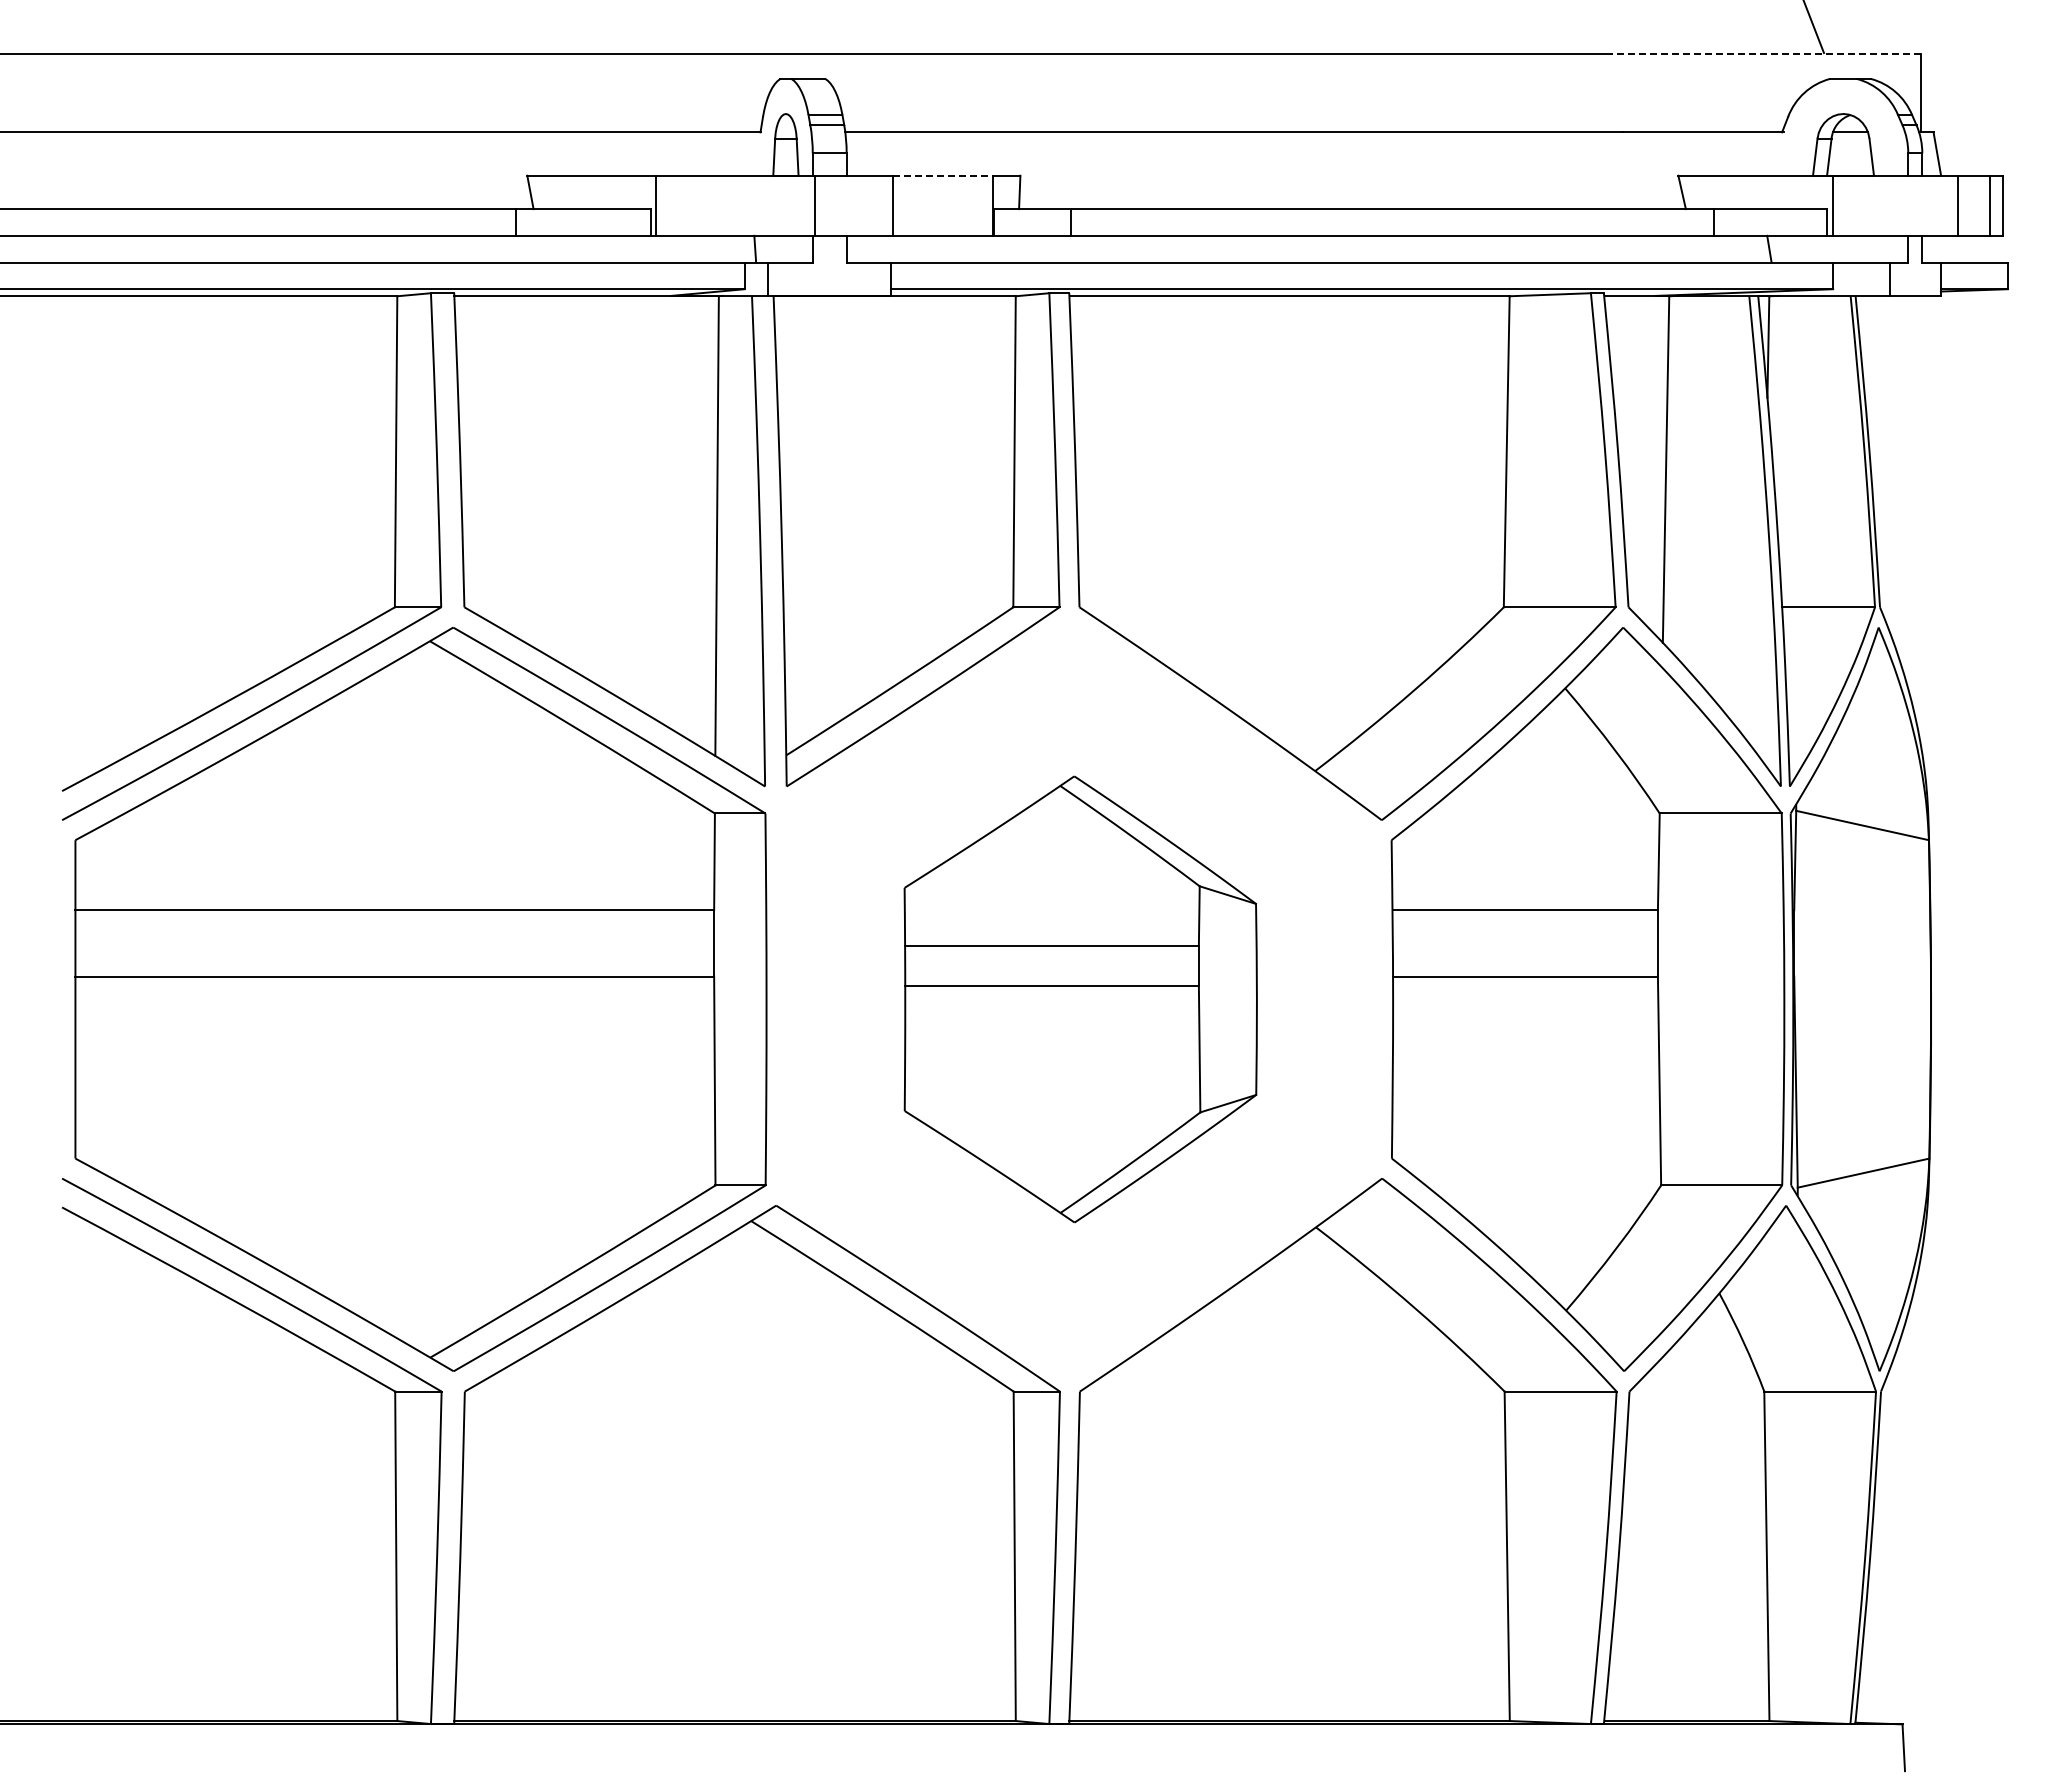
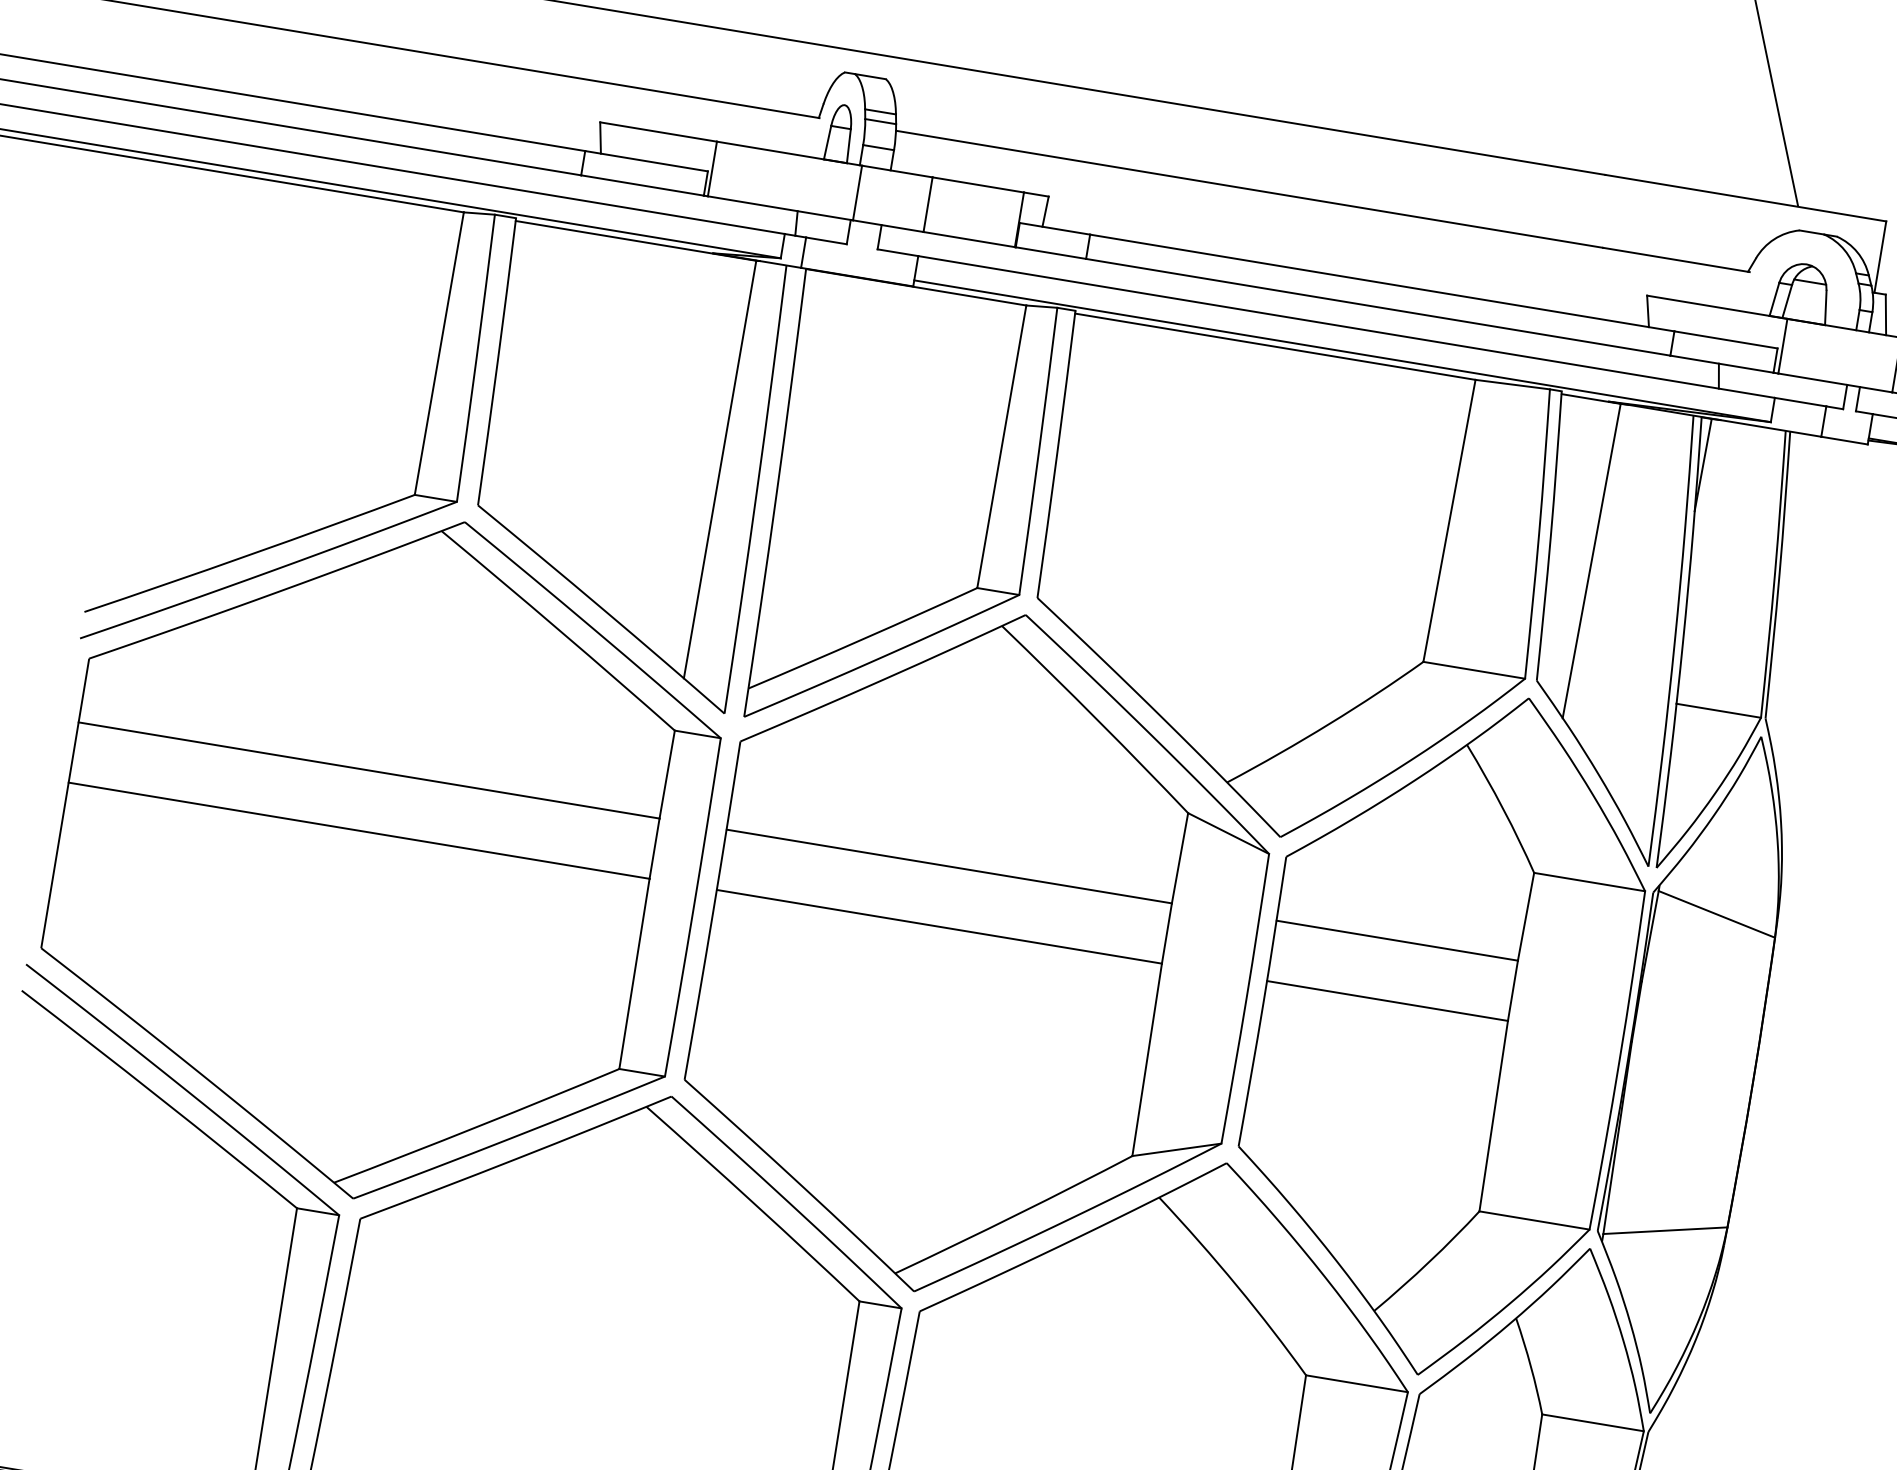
line: (1766, 53) -> (1745, 197), dashed -> solid
line: (943, 175) -> (978, 184), dashed -> solid
part: (1080, 999) -> (979, 954), size x1.67

